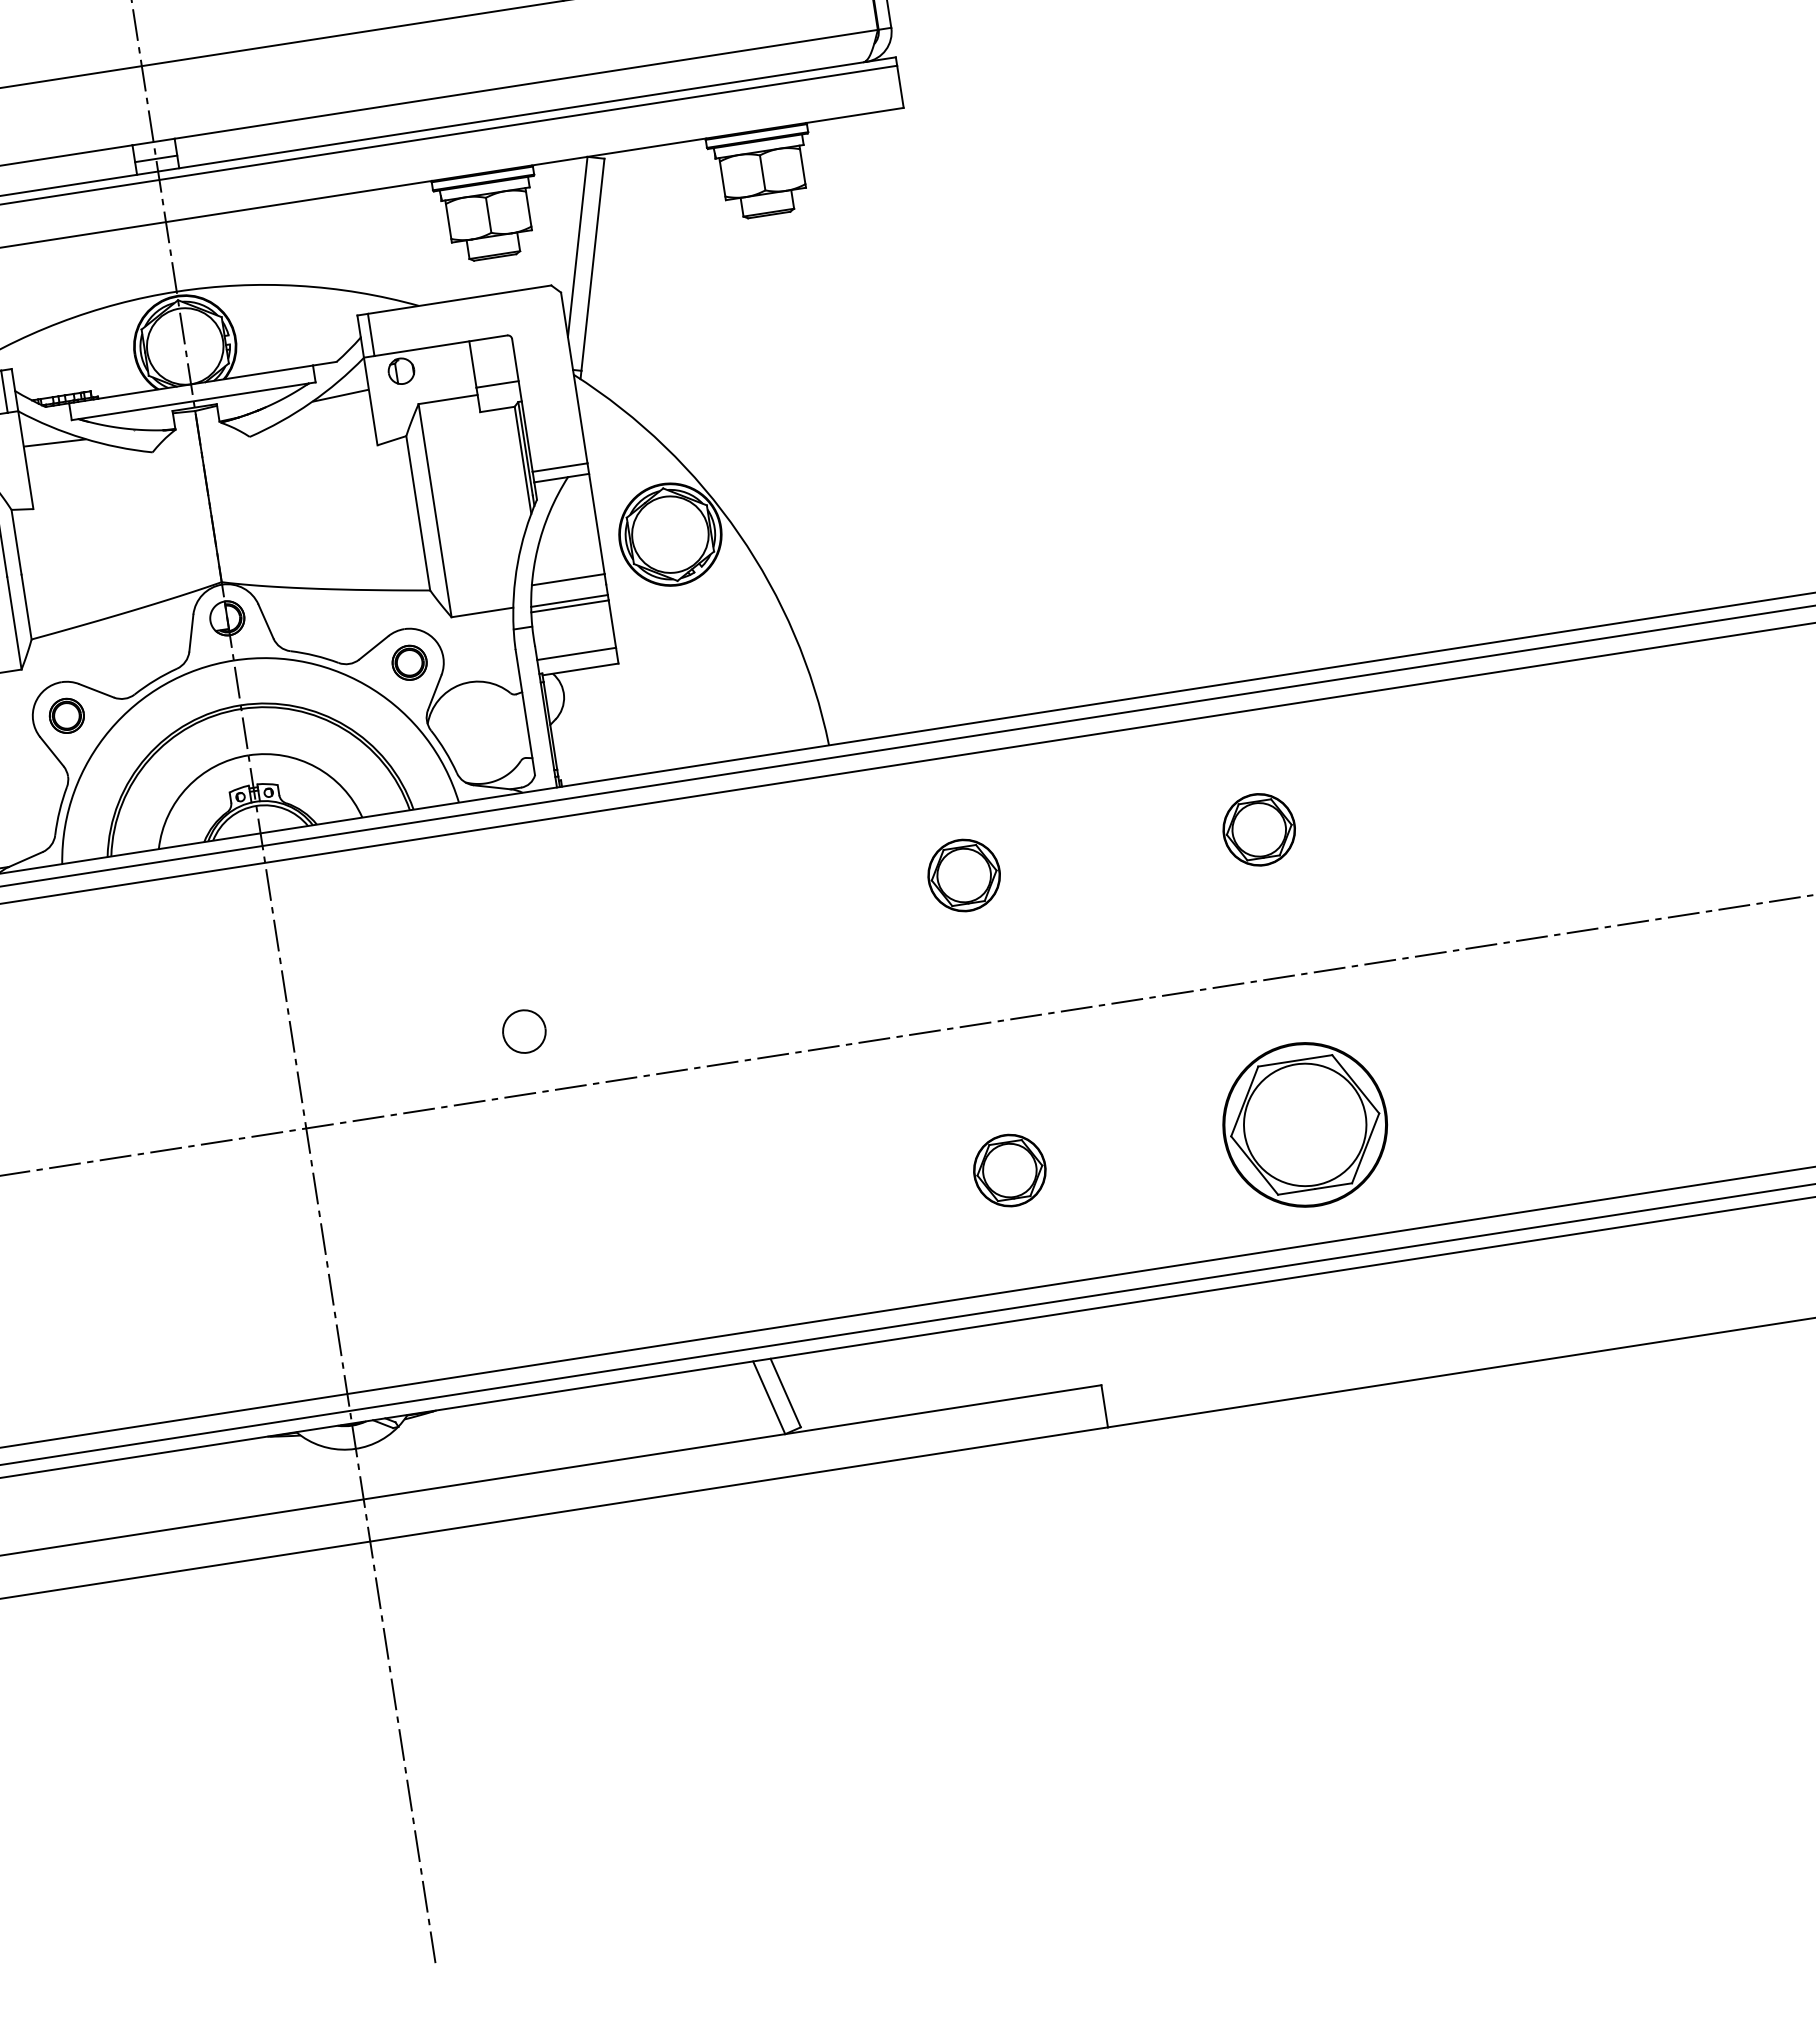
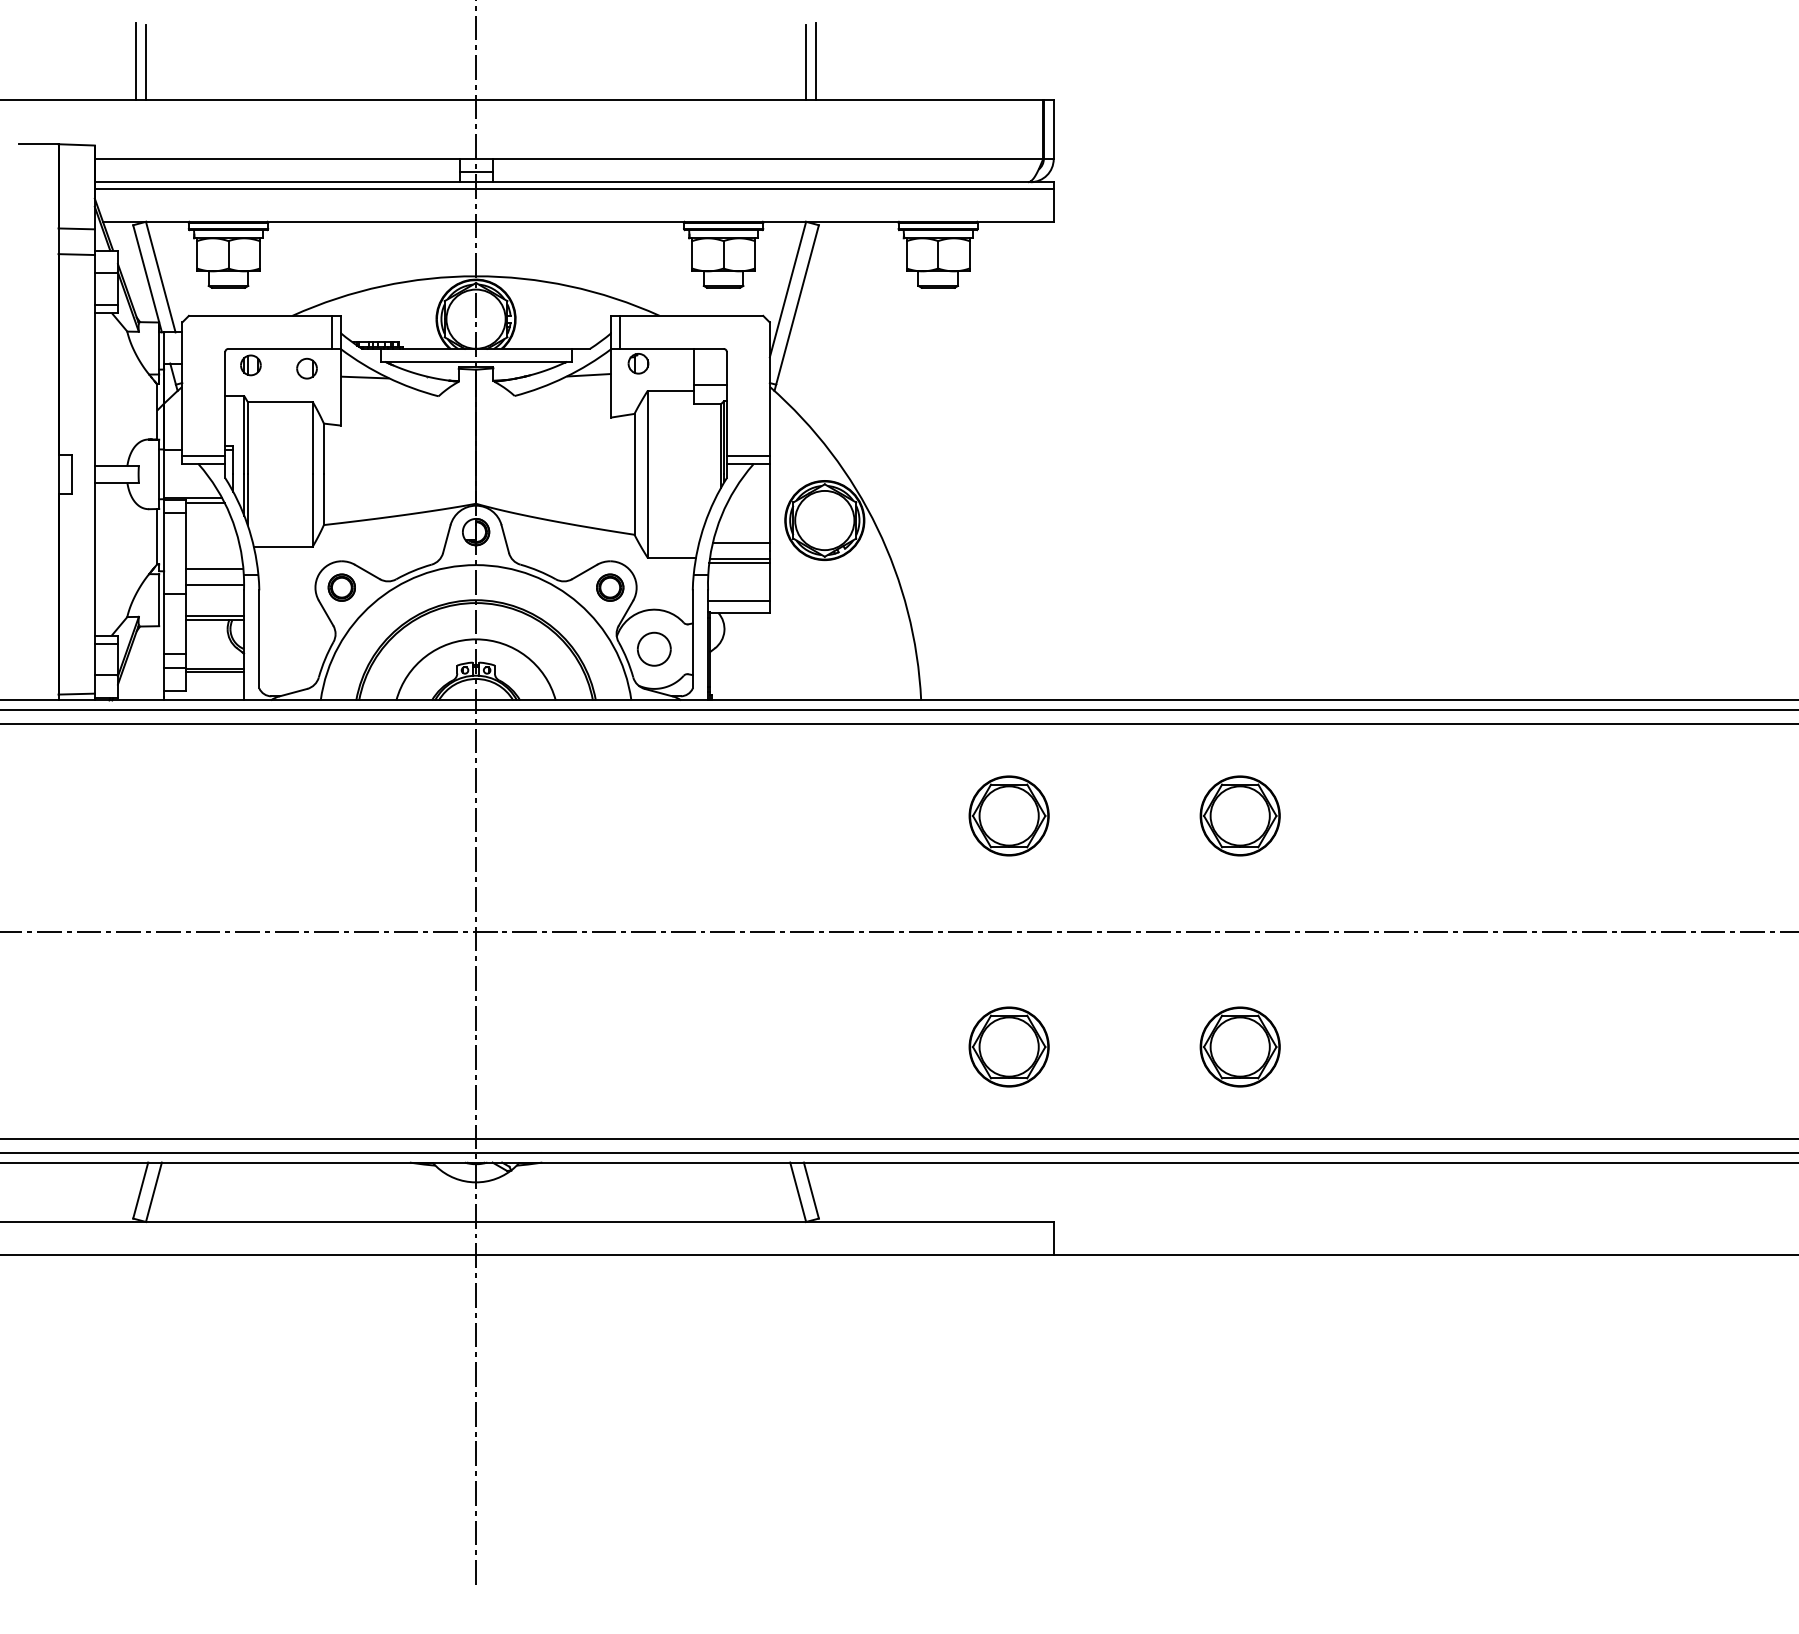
part: (1258, 829) -> (1239, 815), size x1.43
part: (963, 875) -> (1008, 815), size x1.43
part: (524, 1030) -> (654, 648), moved
part: (1303, 1124) -> (1239, 1046), size x0.62
part: (1008, 1170) -> (1008, 1046), size x1.43

